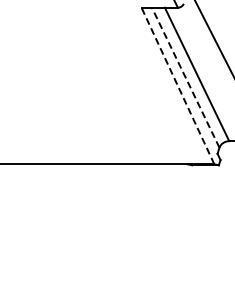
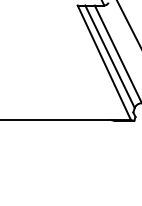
line: (185, 77) -> (109, 56), dashed -> solid
line: (177, 85) -> (104, 62), dashed -> solid

